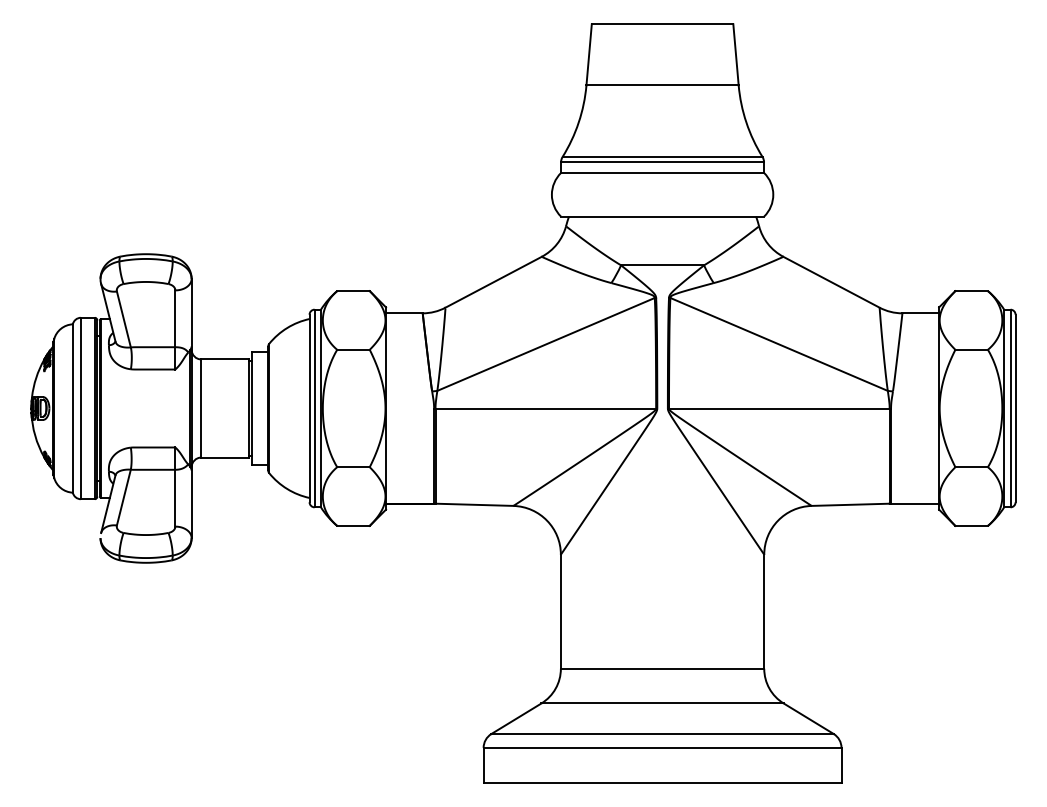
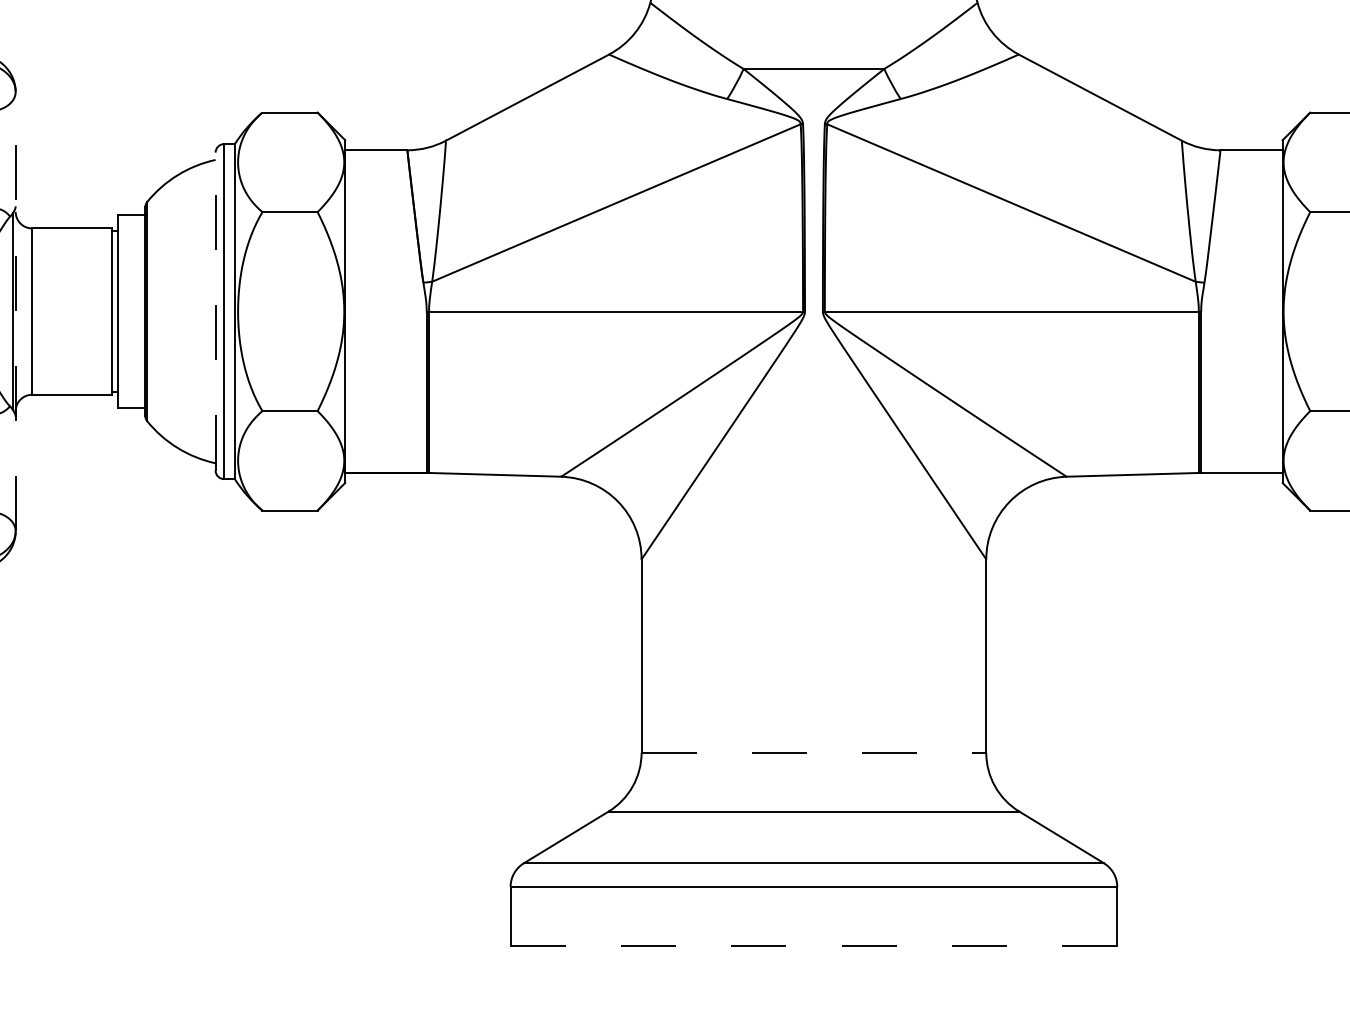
line: (191, 408) -> (15, 311), solid -> dashed
line: (309, 408) -> (215, 311), solid -> dashed
line: (662, 668) -> (813, 752), solid -> dashed
line: (662, 782) -> (813, 945), solid -> dashed

